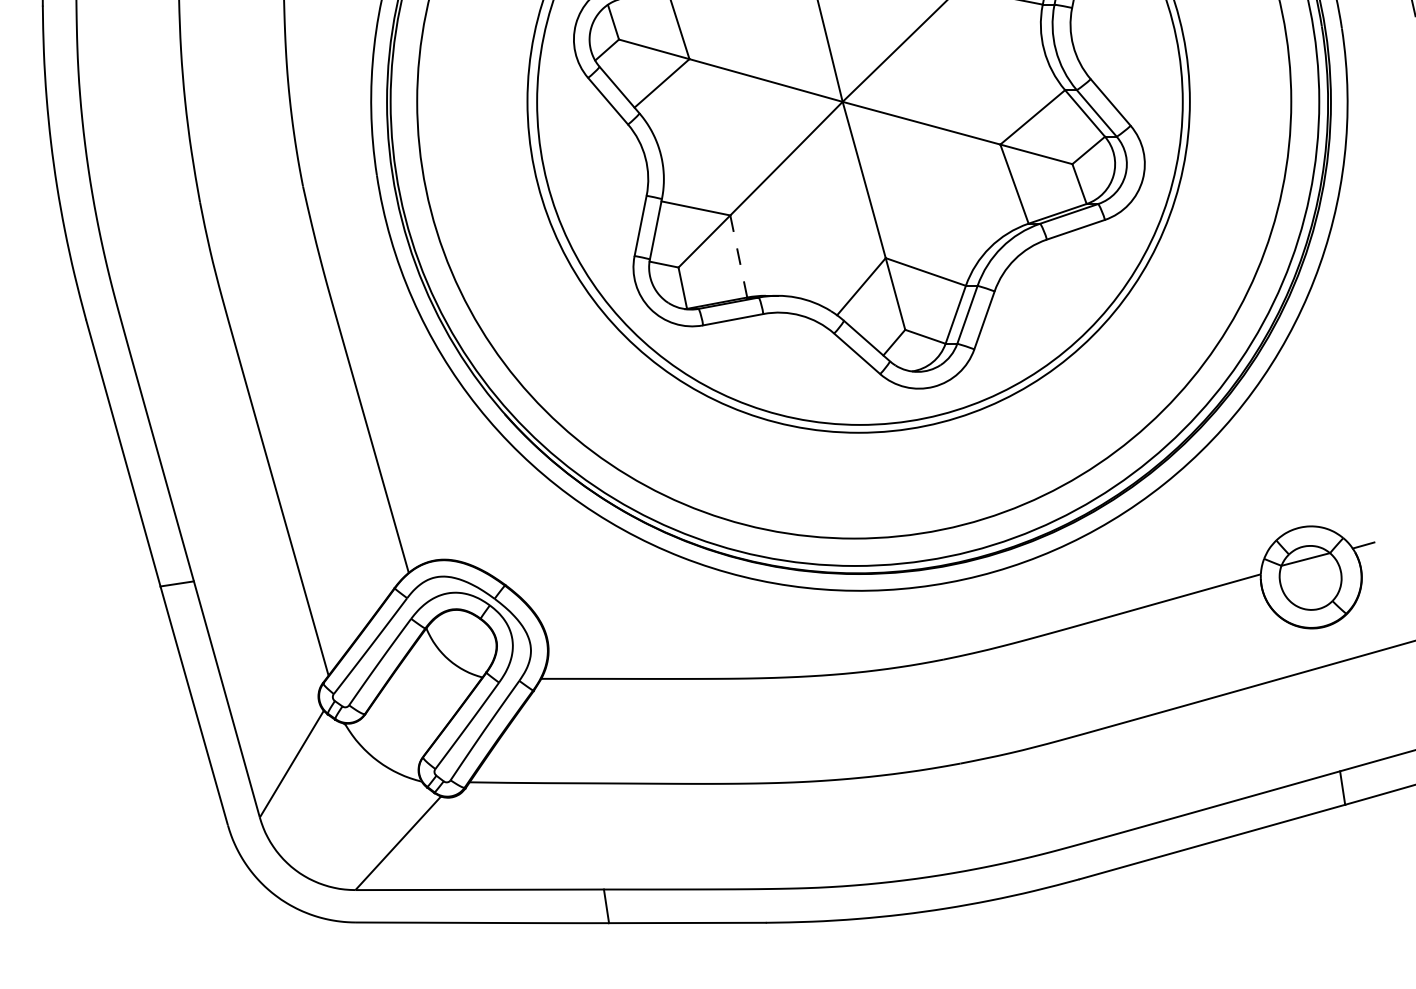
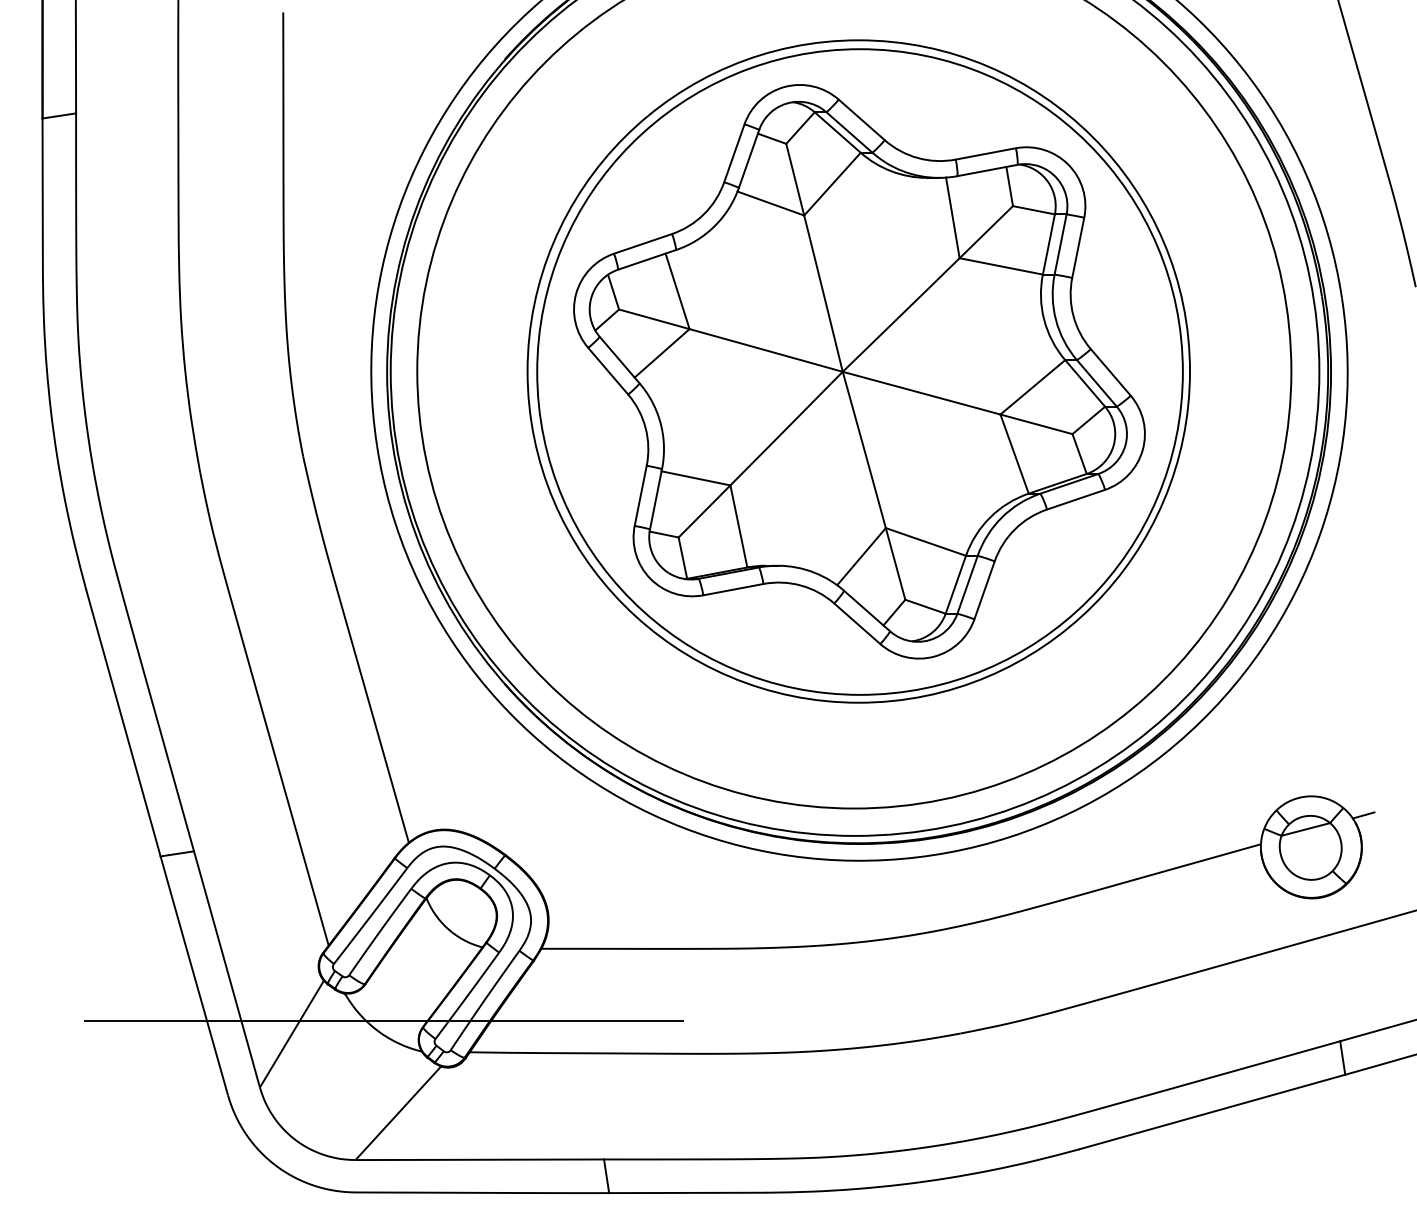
line: (738, 256) -> (738, 526), dashed -> solid
line: (383, 751) -> (383, 1021), added

